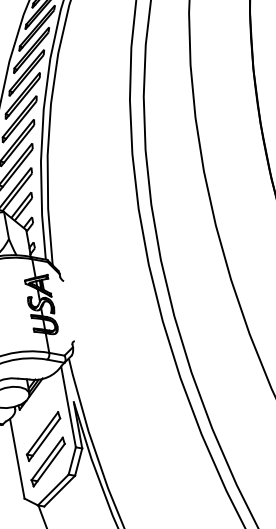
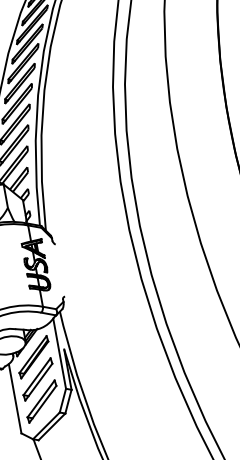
part: (38, 410) -> (33, 356), added

